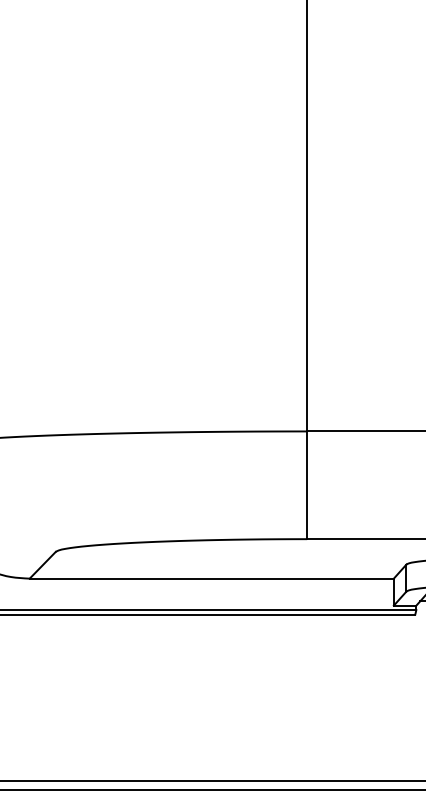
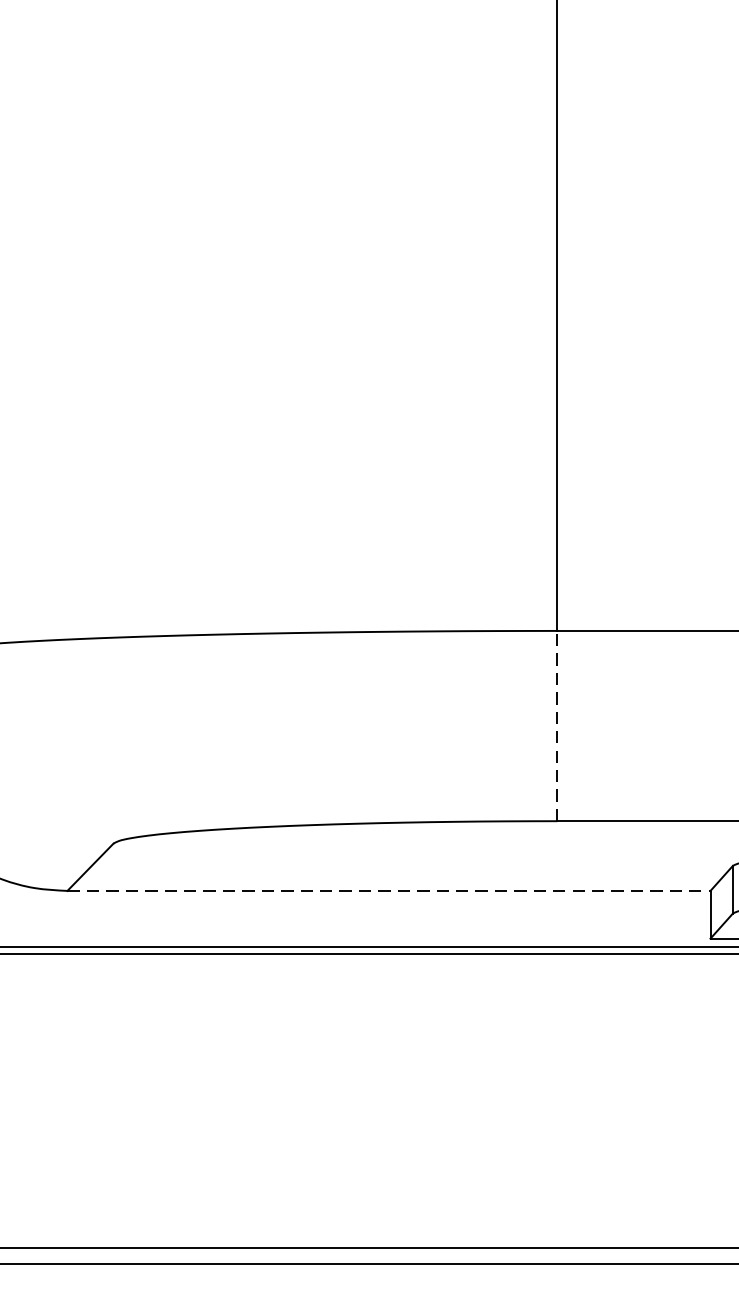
line: (307, 485) -> (557, 726), solid -> dashed
line: (212, 578) -> (390, 890), solid -> dashed

